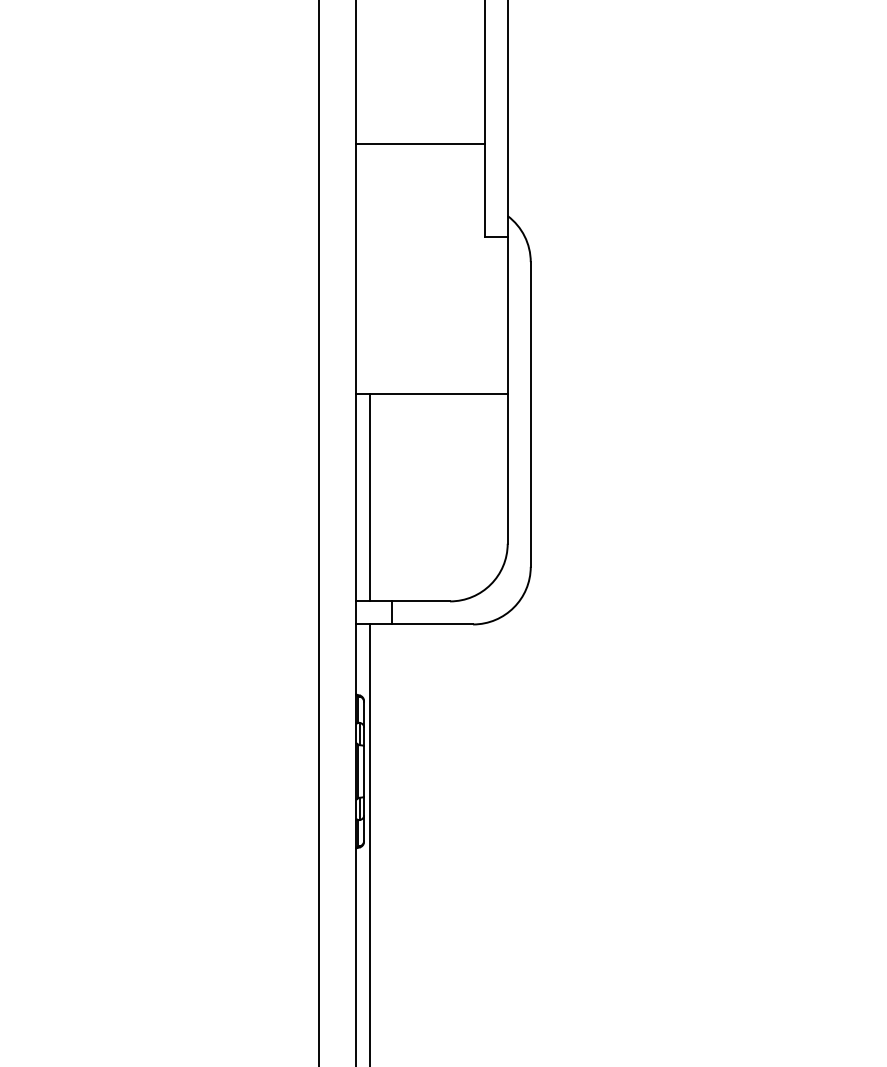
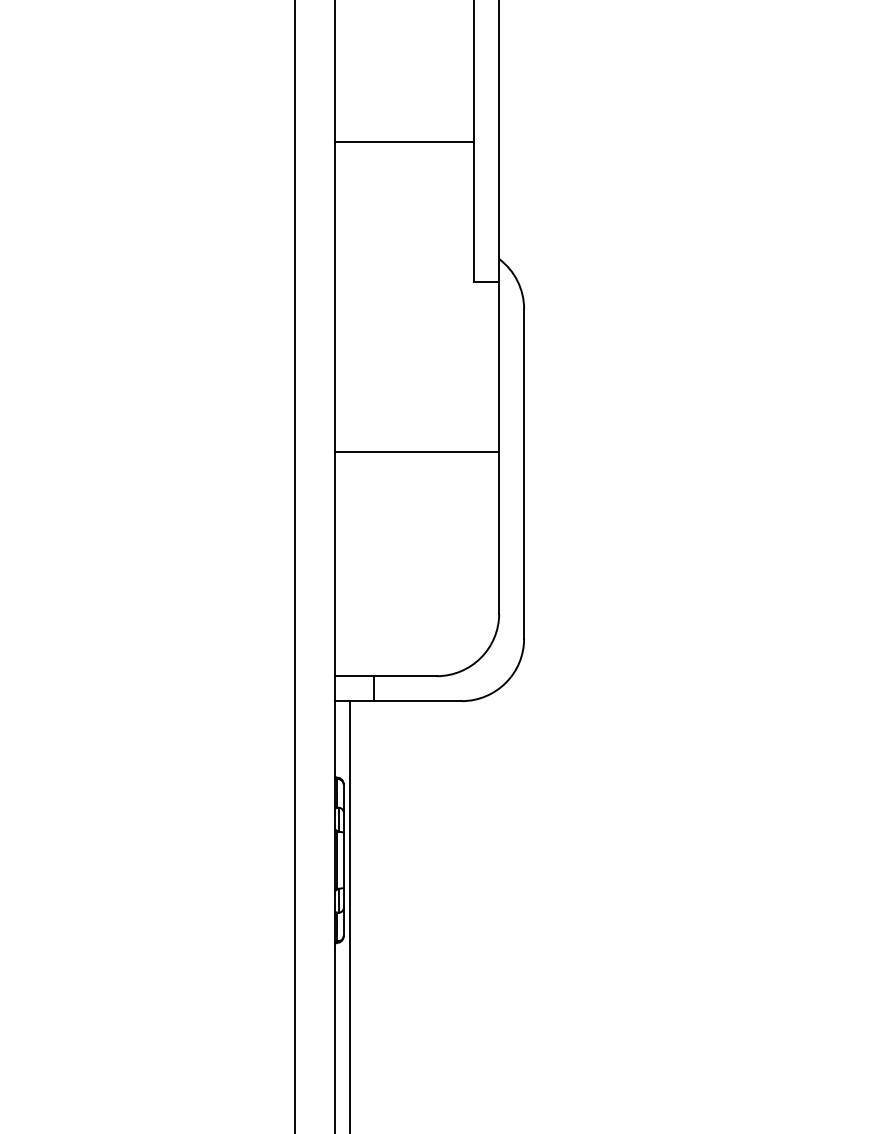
line: (420, 143) -> (404, 141), moved
line: (370, 497) -> (350, 563), removed

